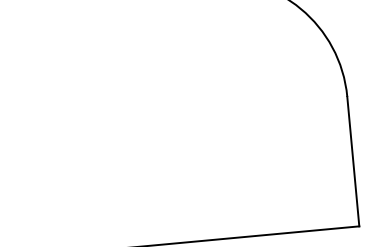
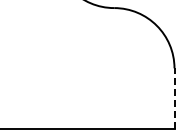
line: (353, 159) -> (174, 97), solid -> dashed

